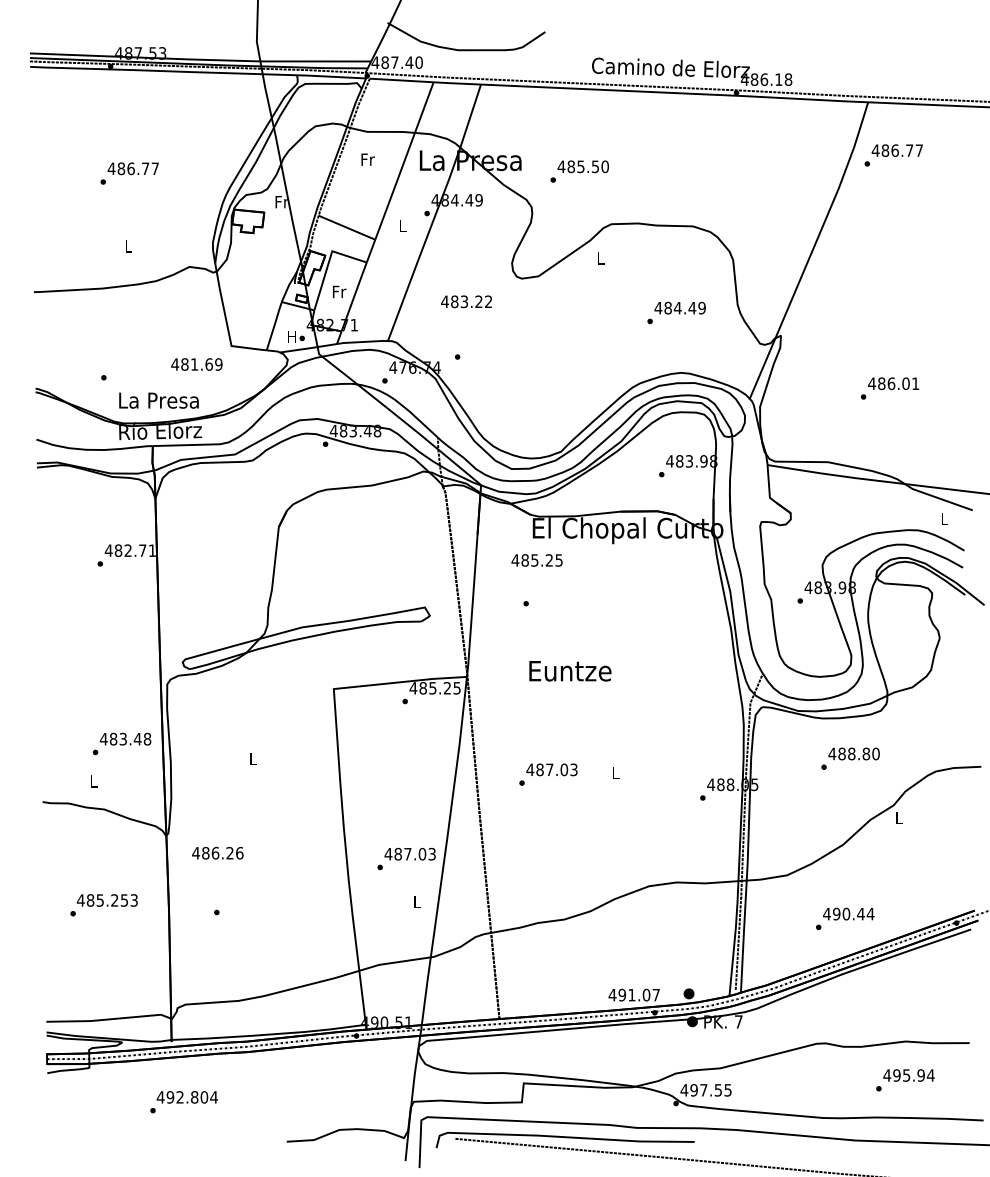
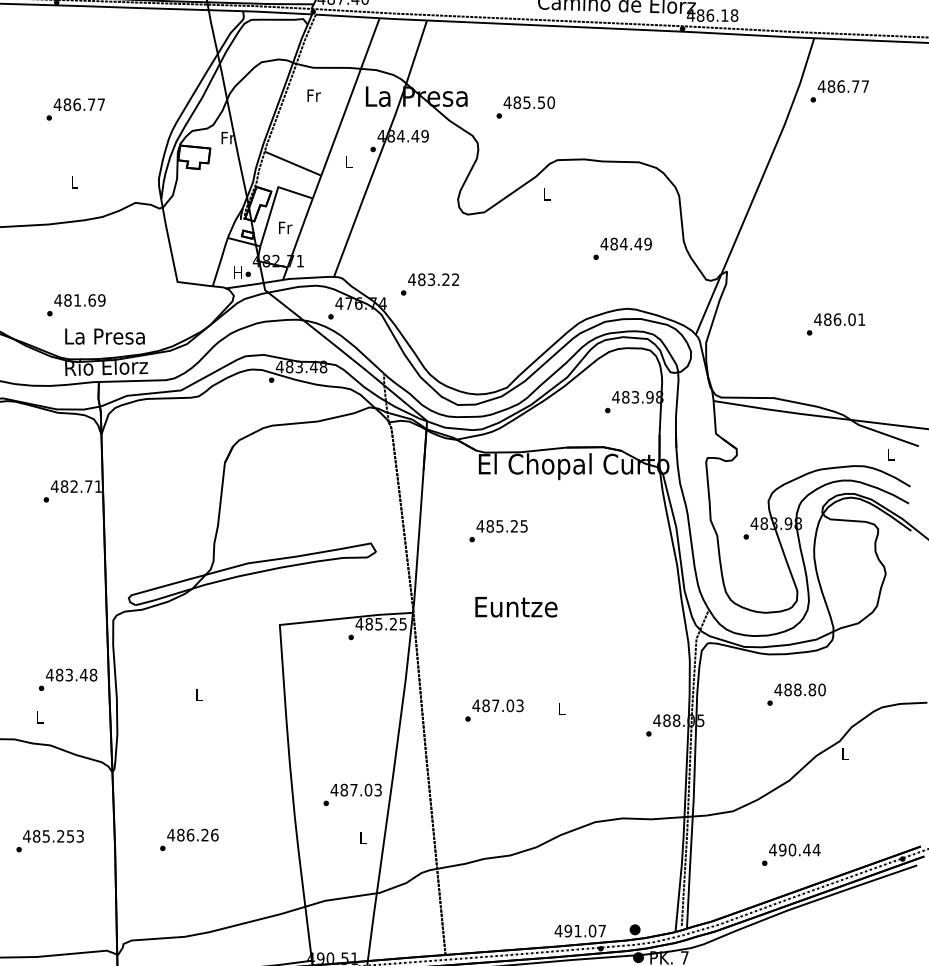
text: (466, 301) -> (433, 279), moved
text: (196, 364) -> (79, 300), moved
text: (536, 560) -> (501, 526), moved
text: (217, 853) -> (192, 835), moved

